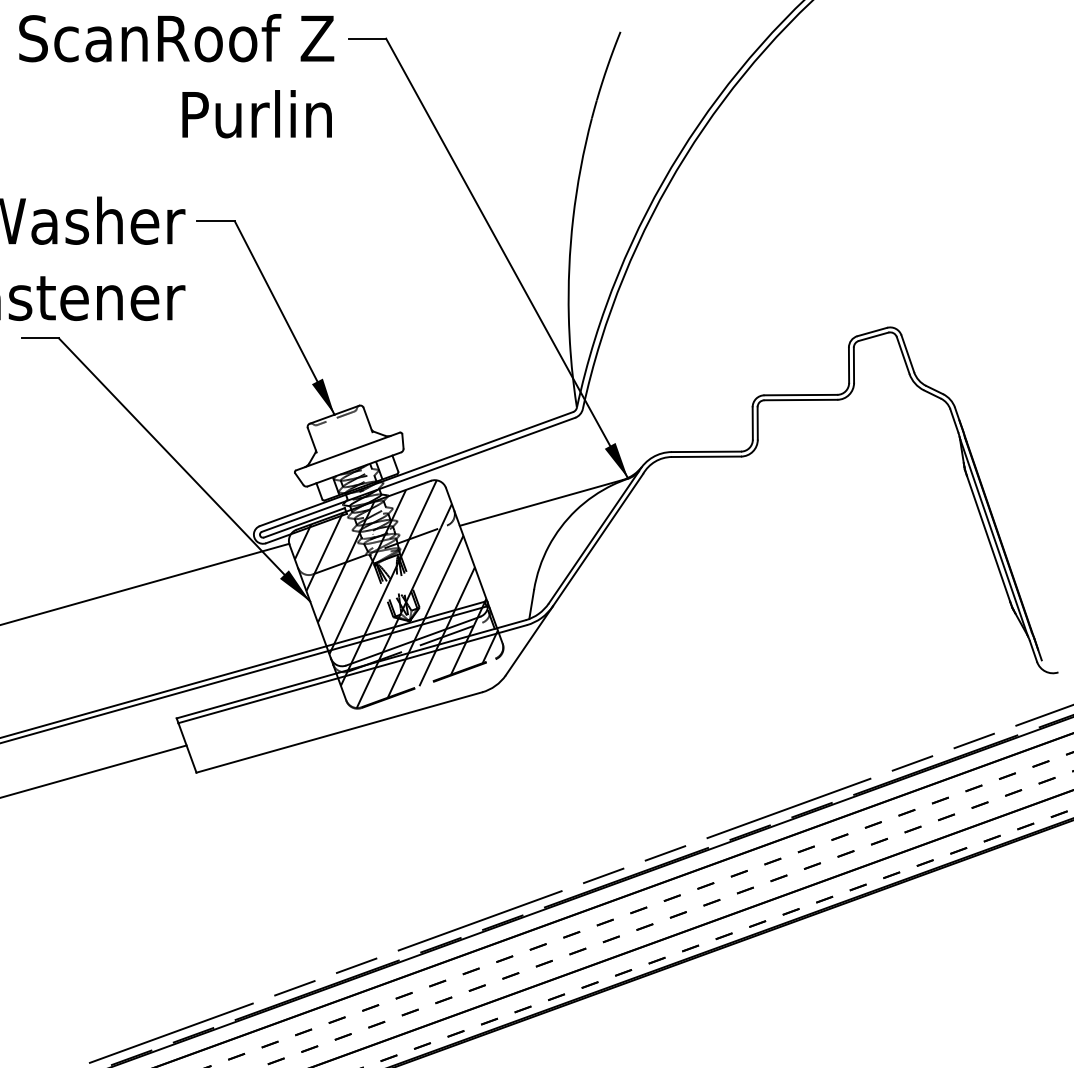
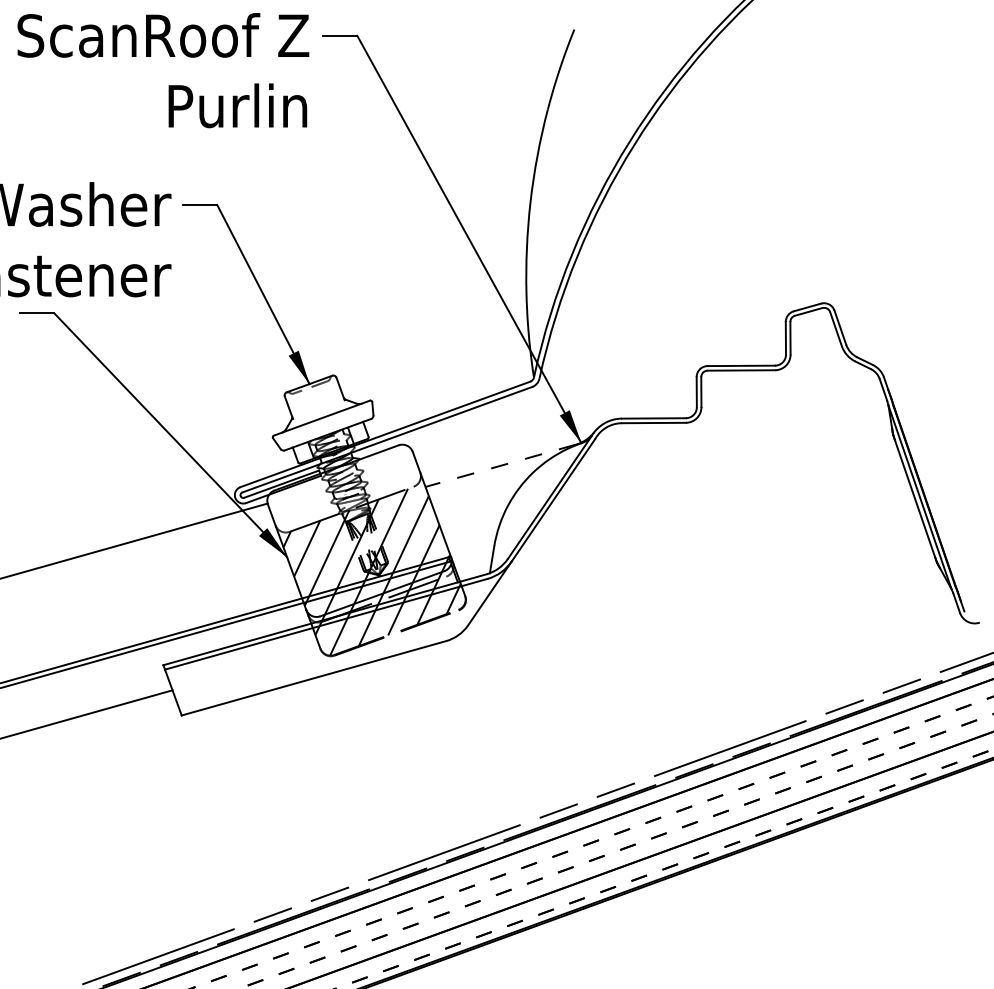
line: (540, 503) -> (500, 466), solid -> dashed
hatch: (372, 526) -> (344, 487), removed

